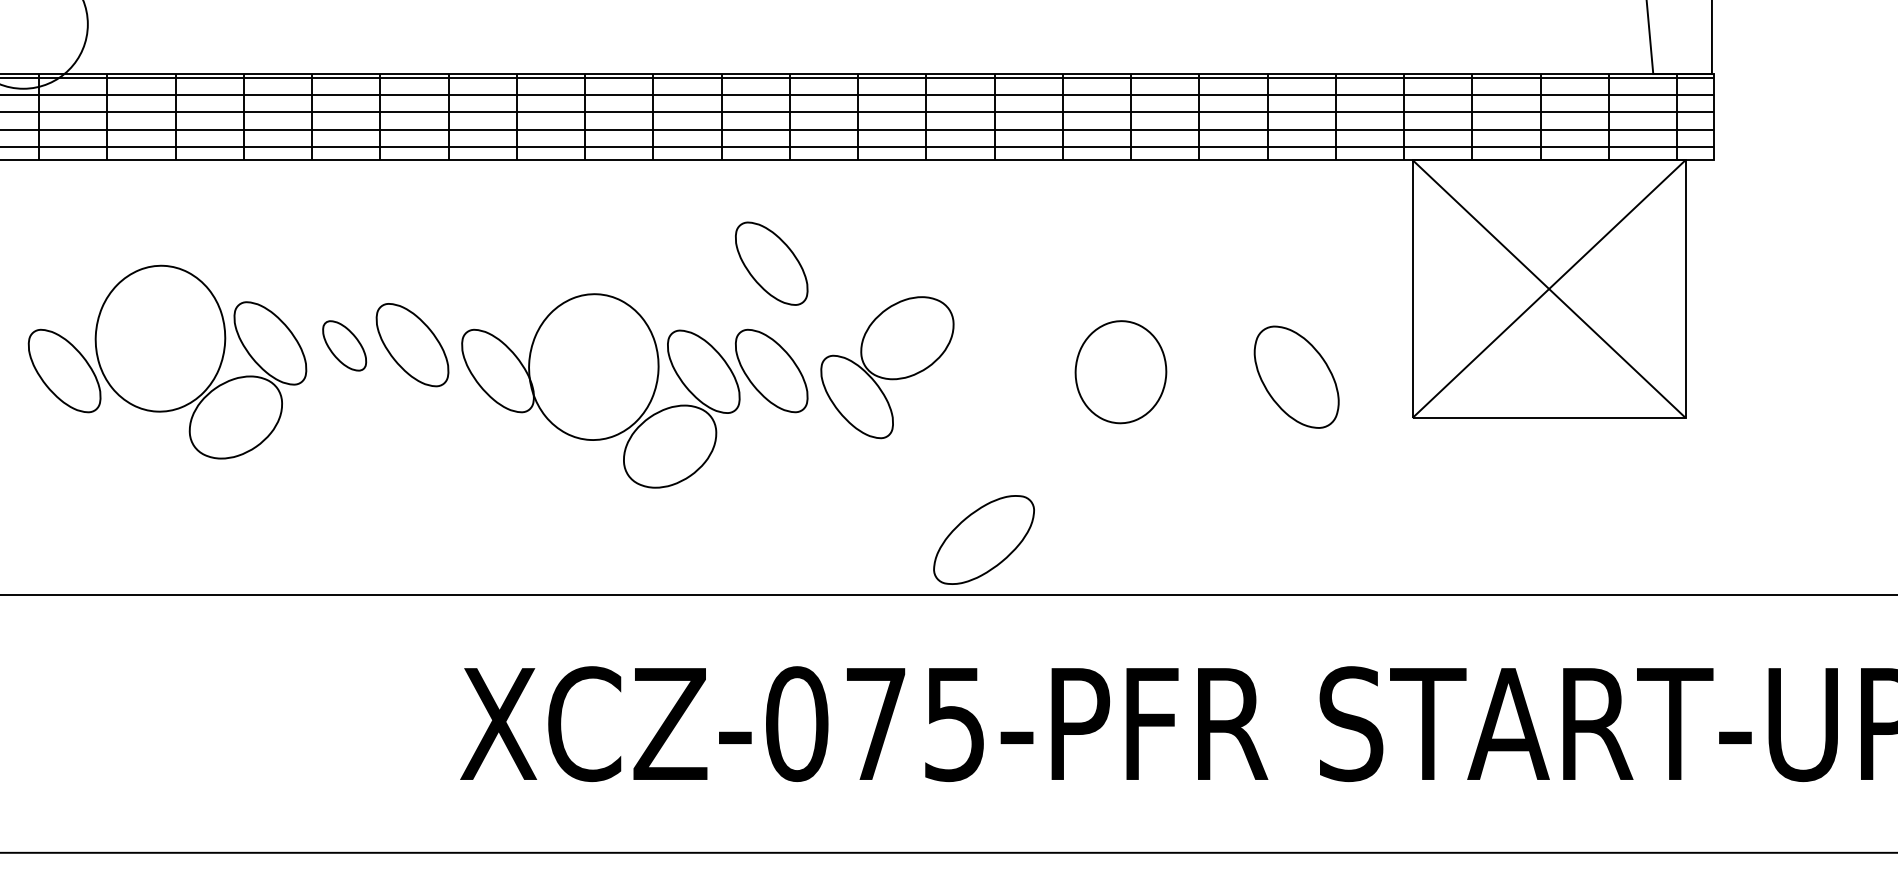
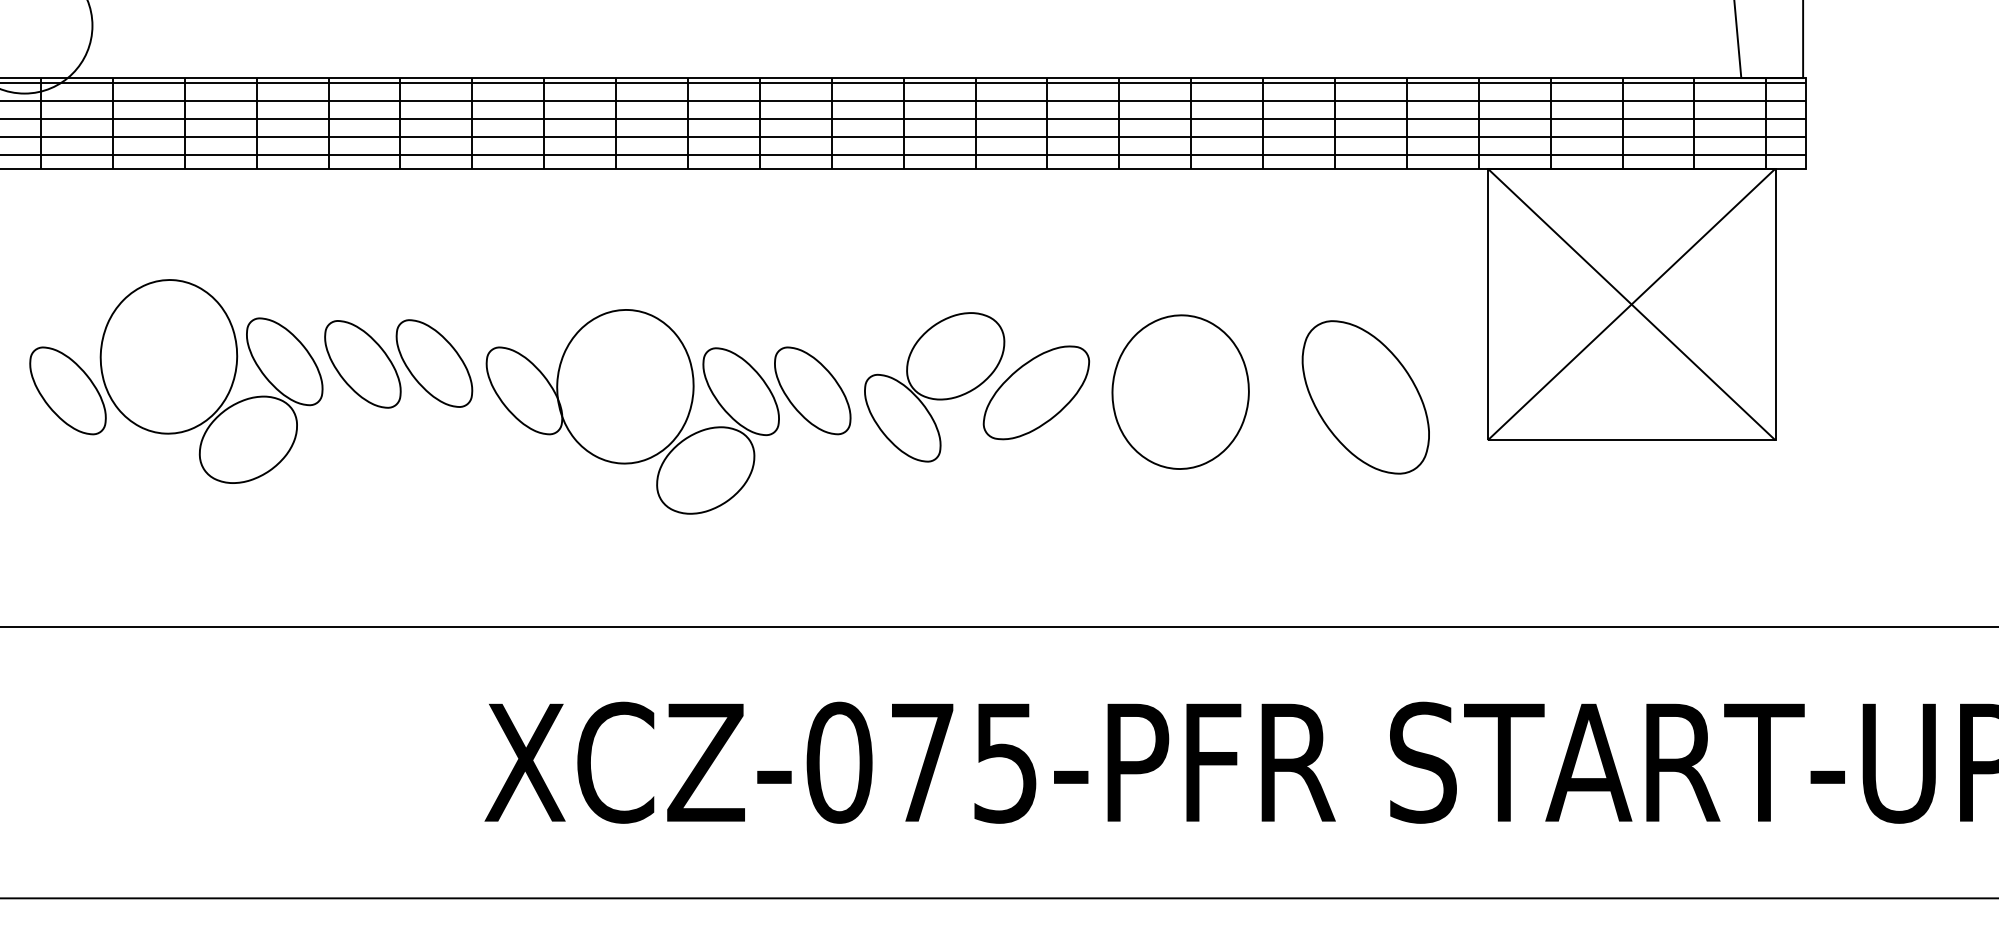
part: (771, 263) -> (812, 277), removed
part: (344, 345) -> (362, 364), size x1.67
part: (1120, 371) -> (1180, 391), size x1.43
part: (1296, 377) -> (1365, 397), size x1.43
part: (984, 539) -> (1036, 392), moved

